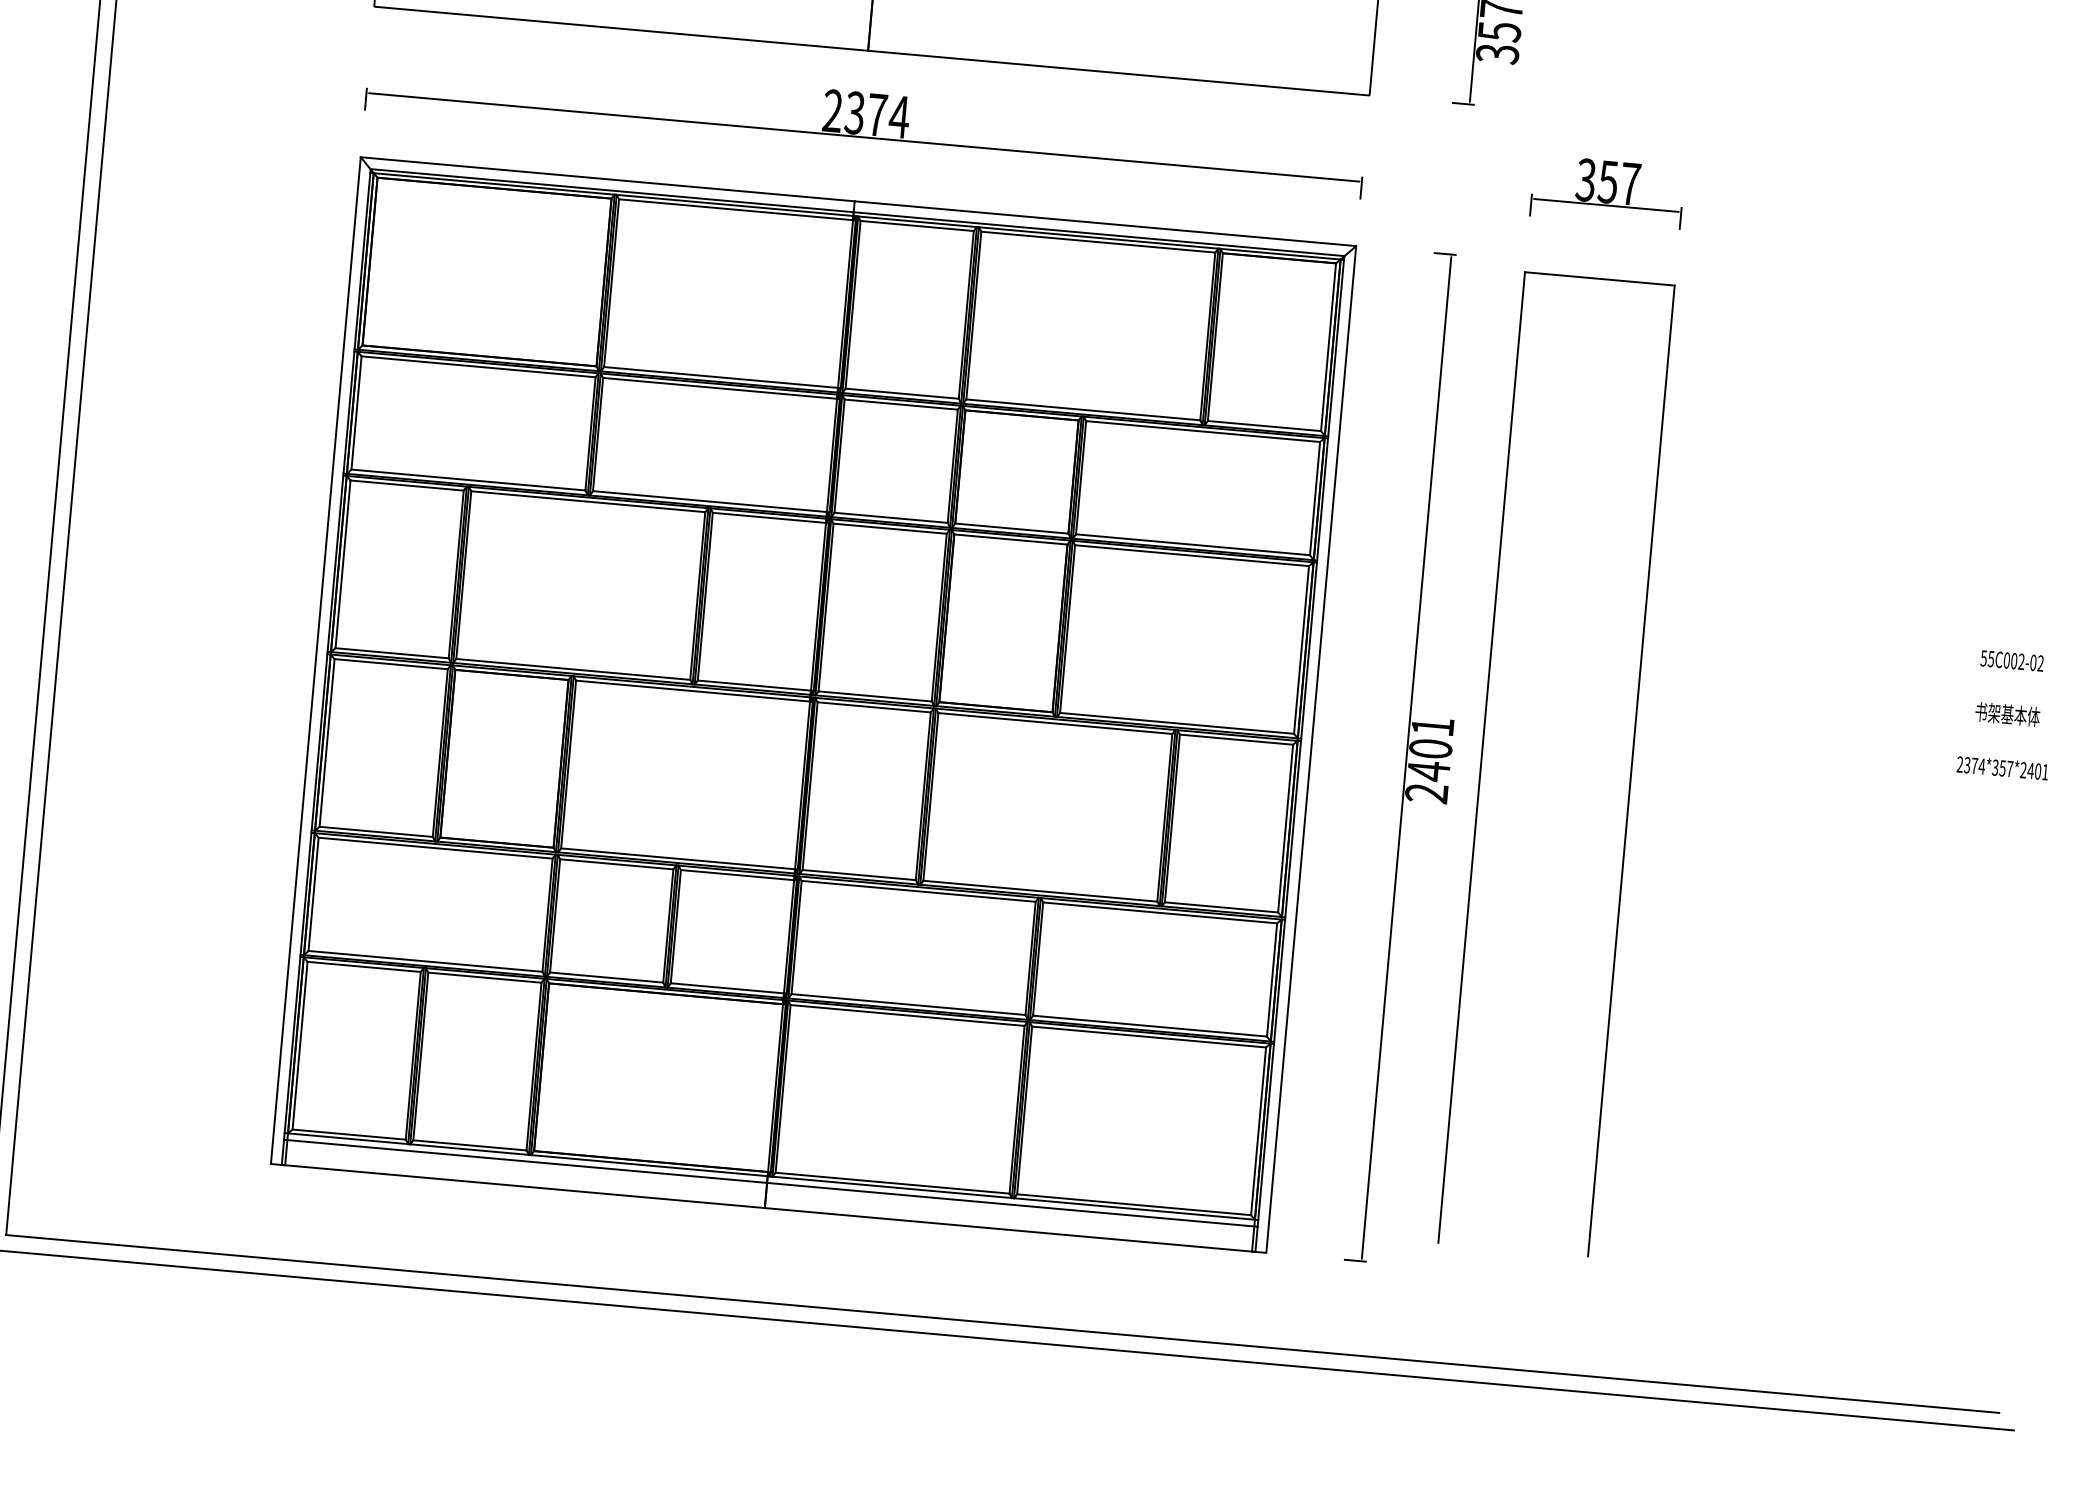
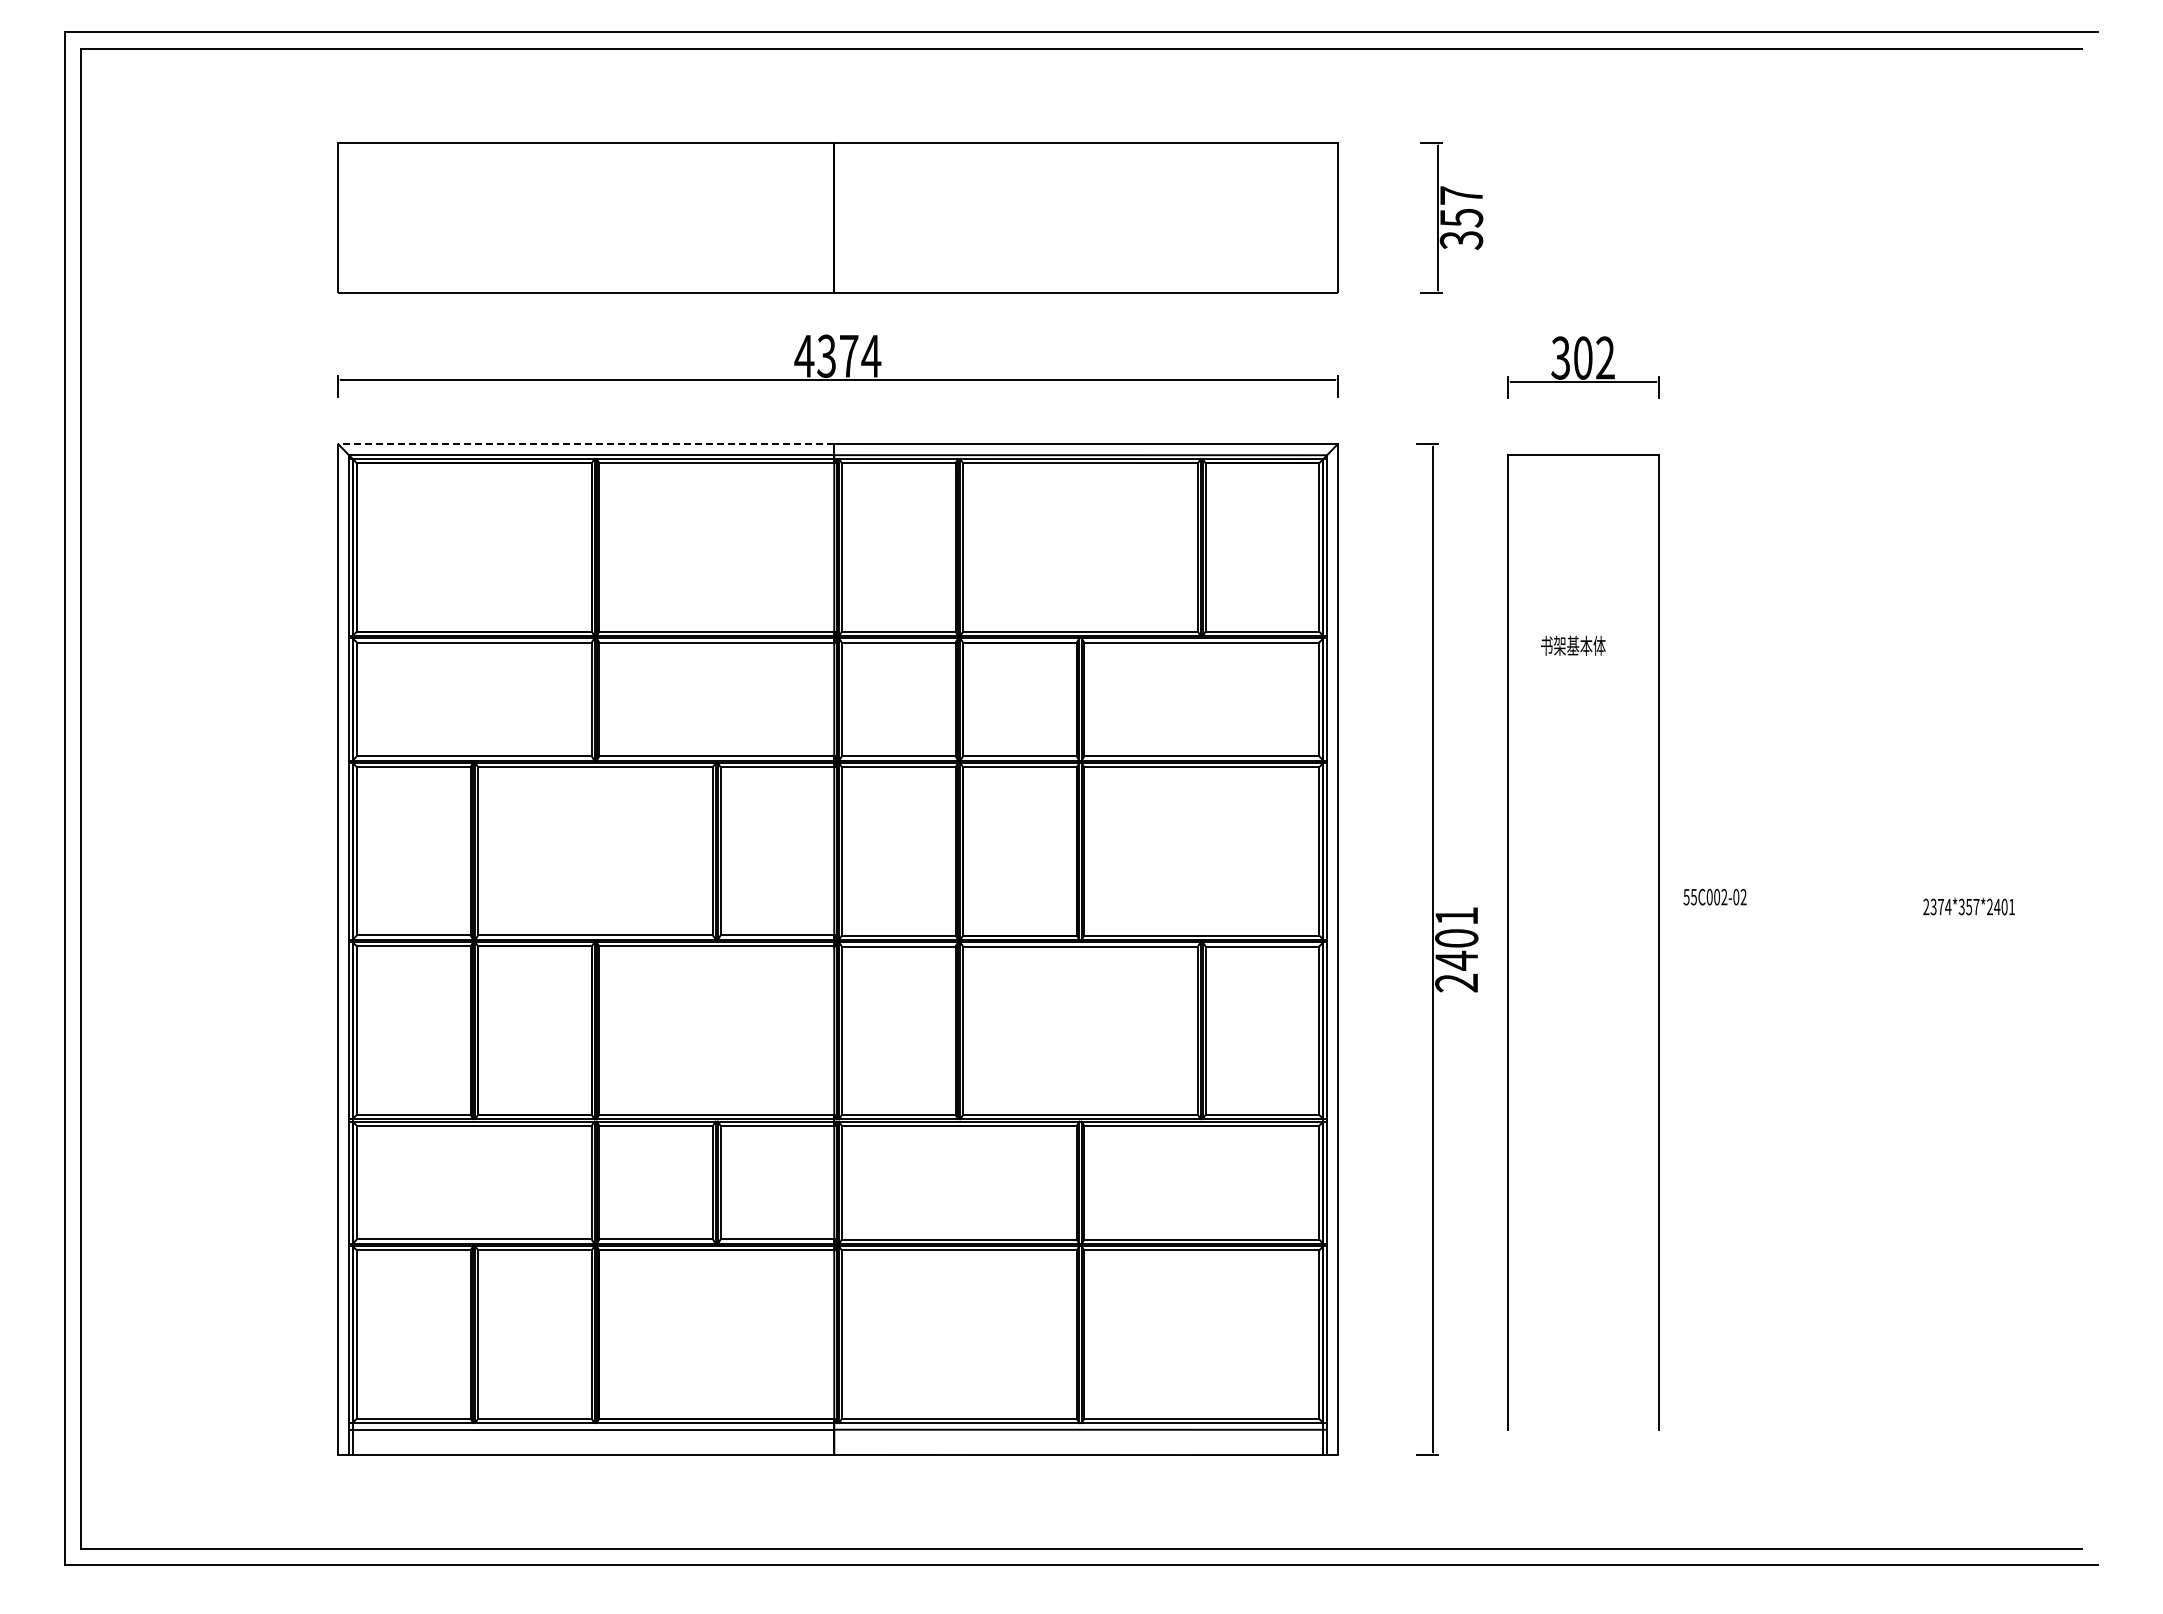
text: (832, 110) -> (804, 355), 2374 -> 4374
line: (607, 179) -> (586, 444), solid -> dashed
text: (1618, 182) -> (1593, 357), 357 -> 302
text: (2011, 660) -> (1714, 896), moved
text: (2007, 714) -> (1573, 645), moved
text: (2002, 767) -> (1968, 906), moved

